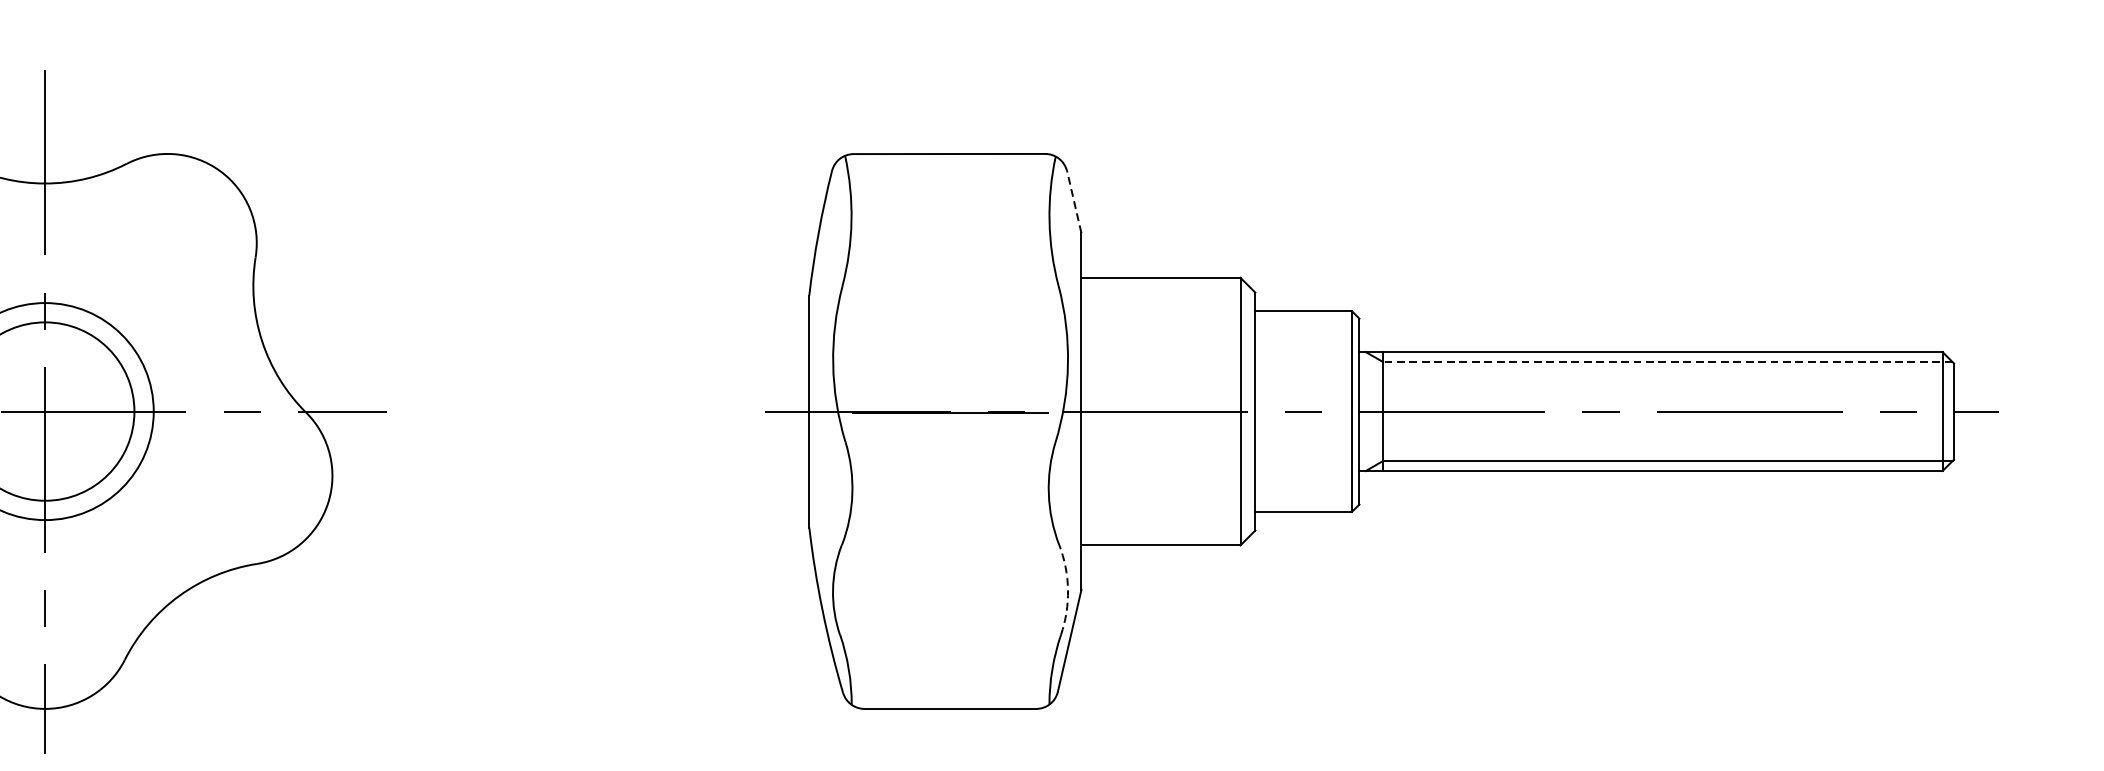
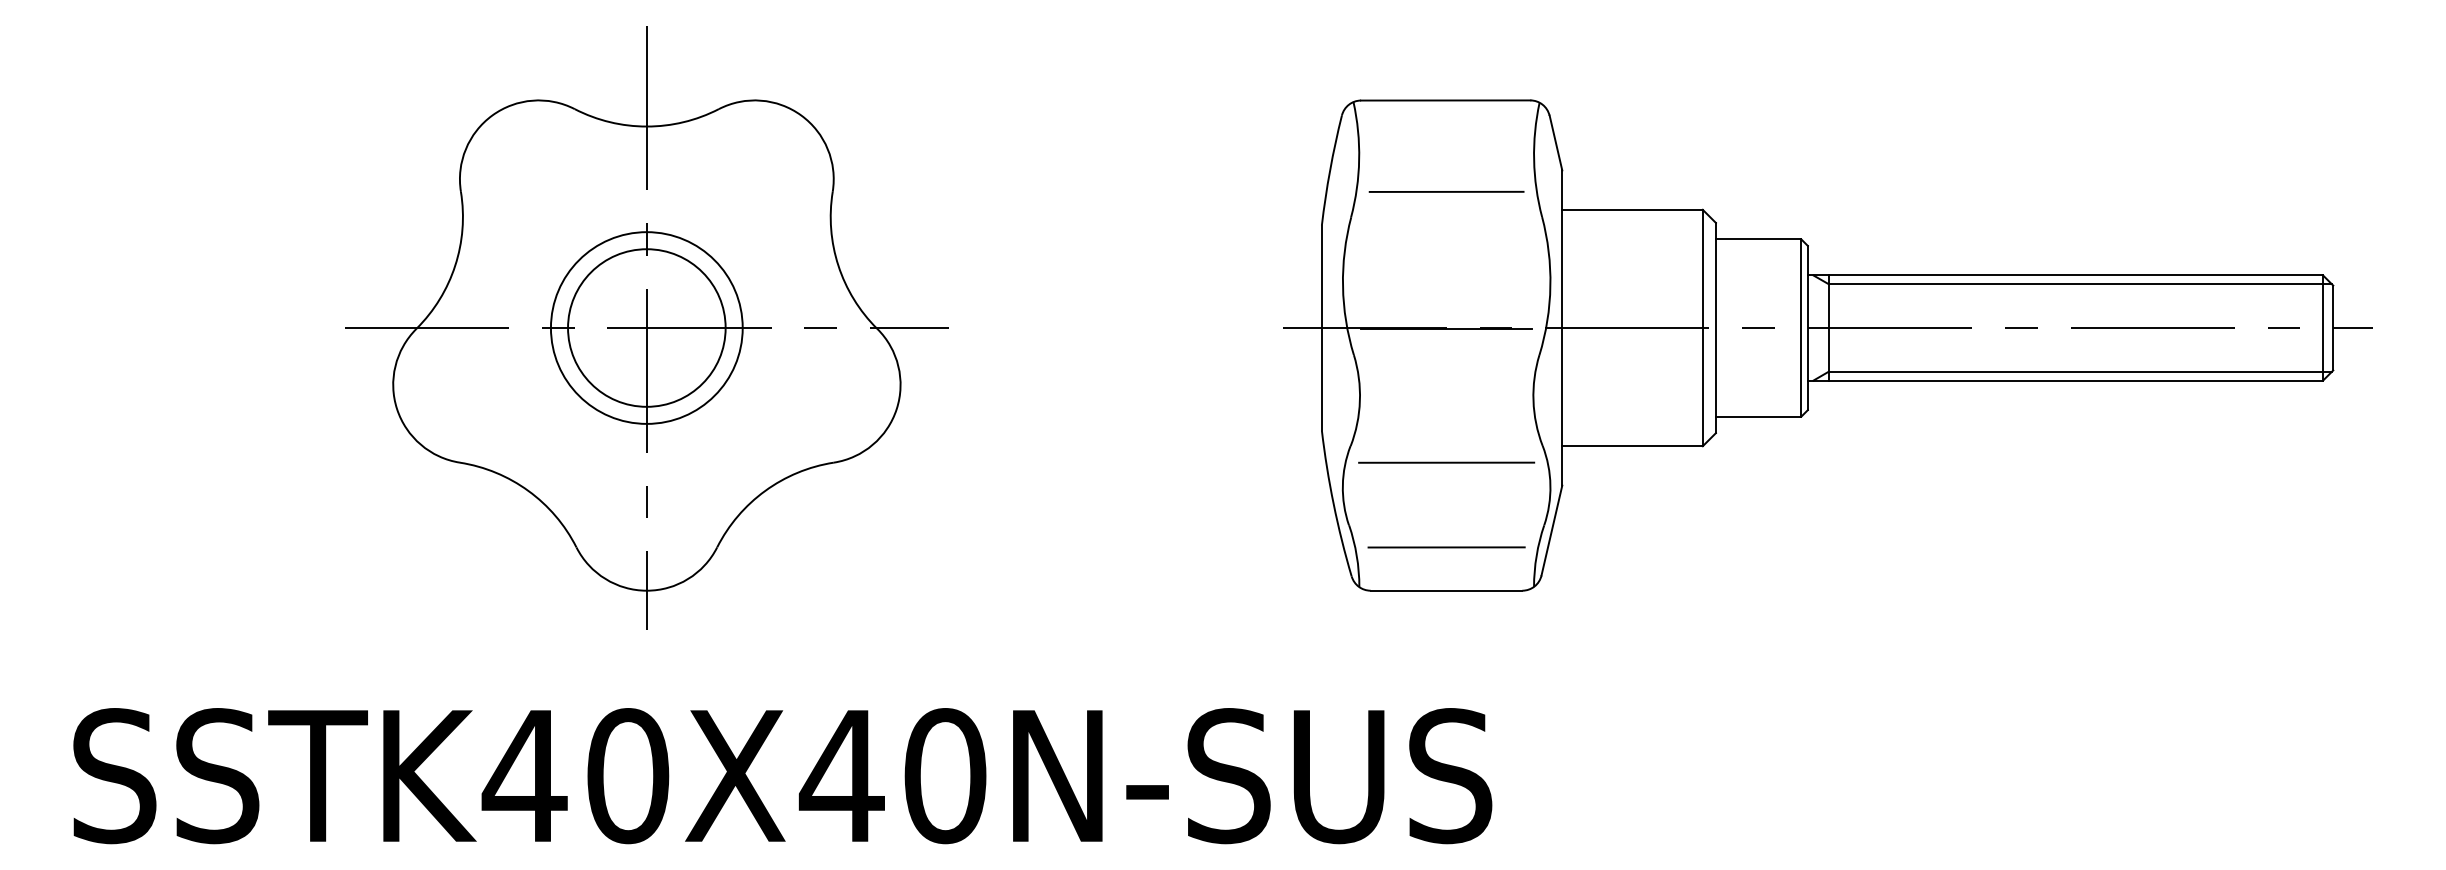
line: (1073, 201) -> (1555, 142), dashed -> solid
line: (950, 257) -> (1446, 191), added
line: (1667, 362) -> (2080, 284), dashed -> solid
line: (950, 563) -> (1446, 462), added
arc: (1068, 589) -> (1550, 485), dashed -> solid
line: (950, 659) -> (1446, 547), added

